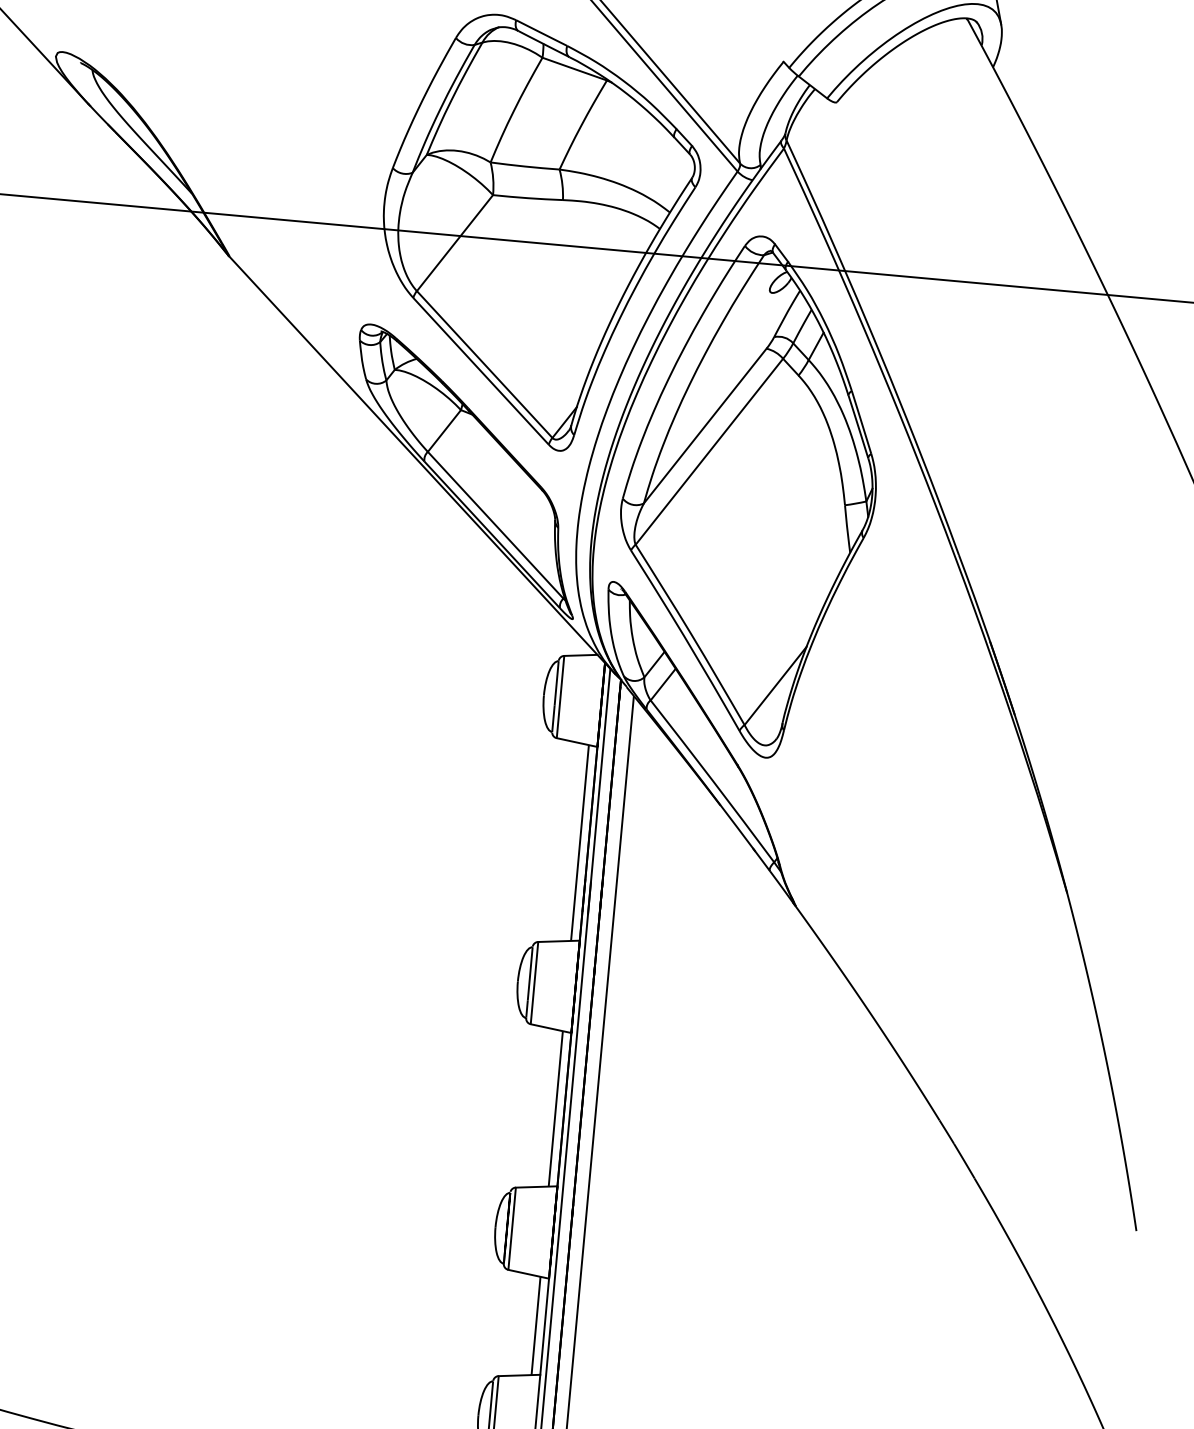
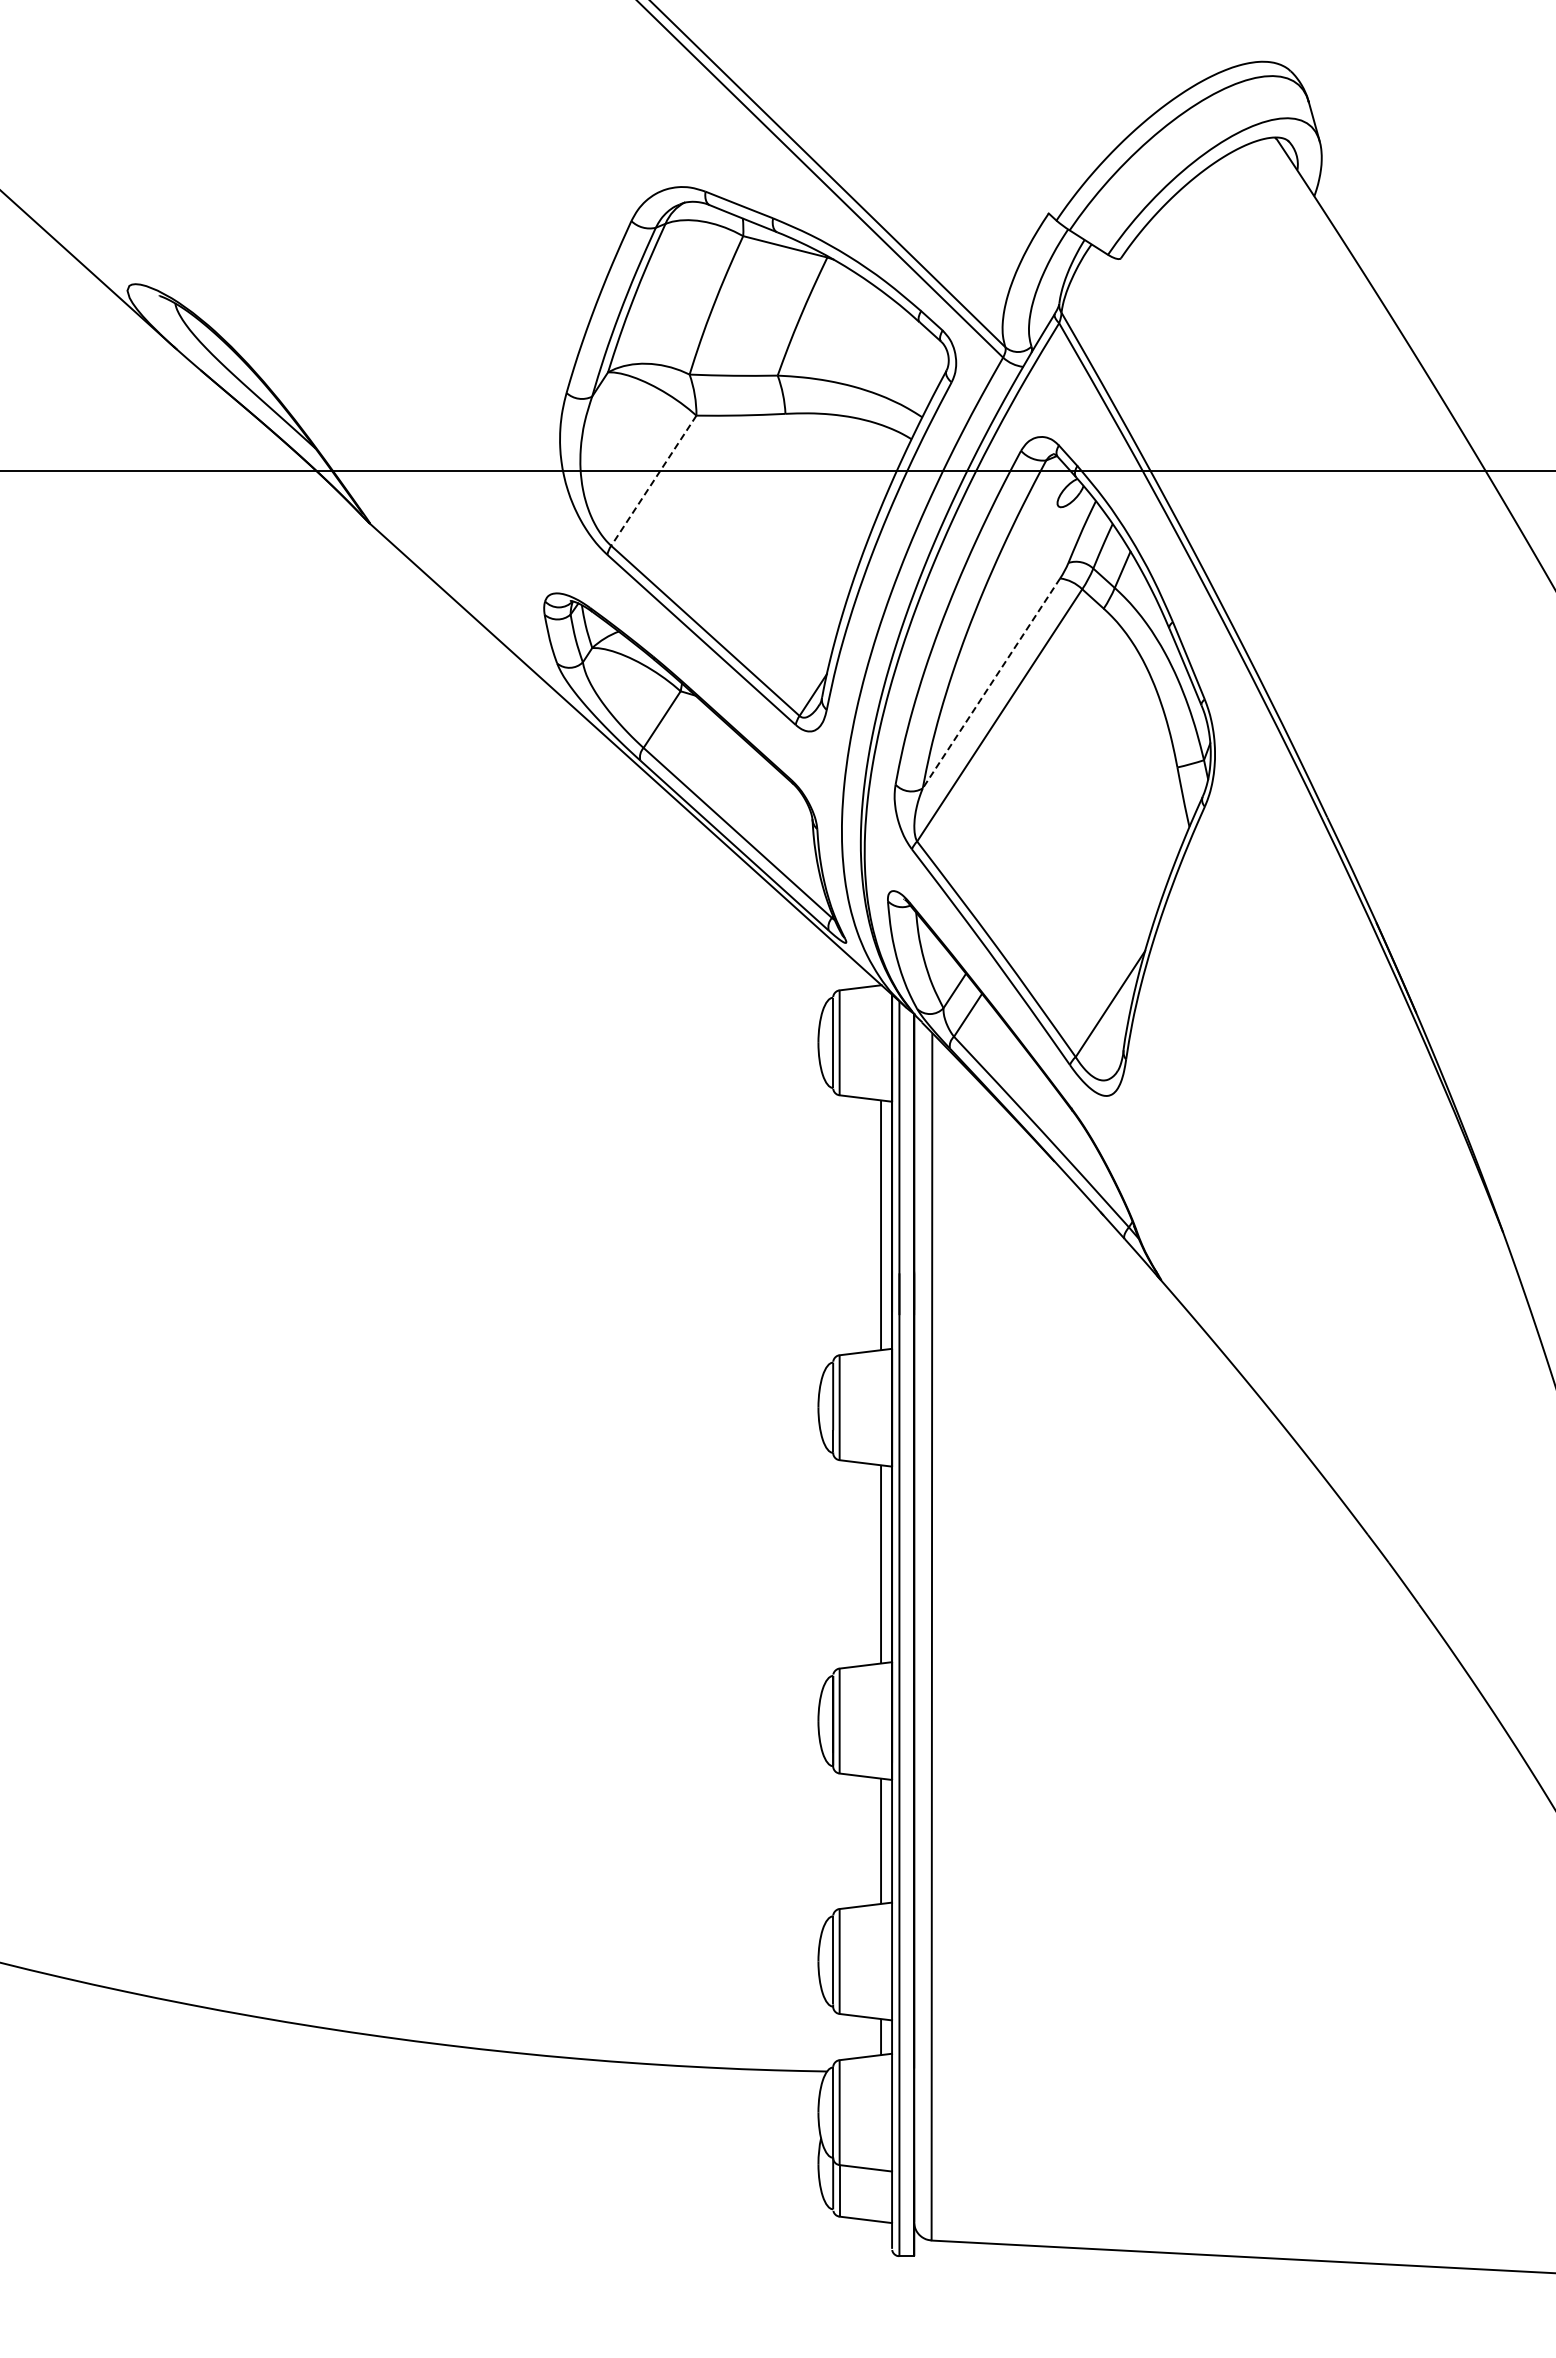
line: (454, 242) -> (653, 480), solid -> dashed
line: (705, 426) -> (991, 683), solid -> dashed

